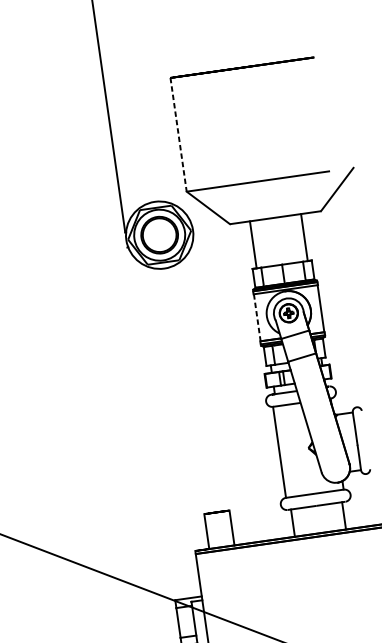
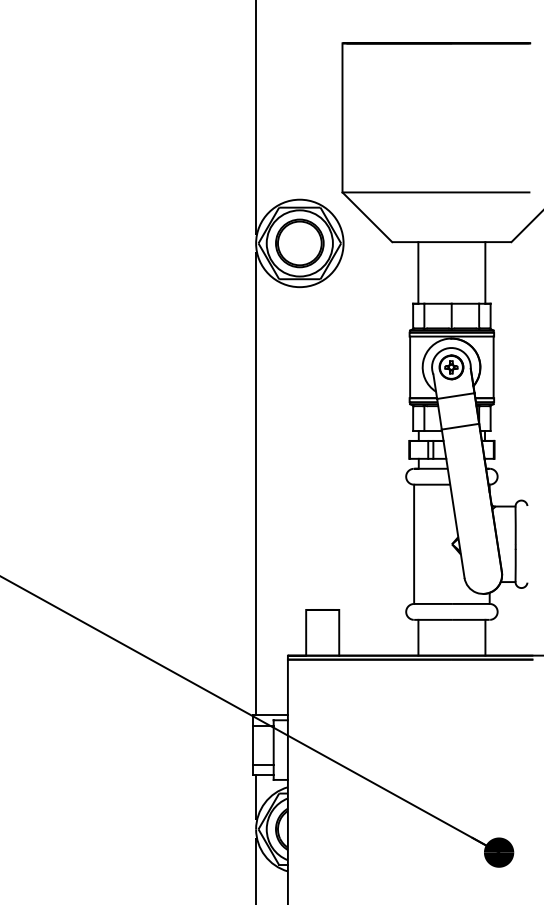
line: (178, 134) -> (342, 117), dashed -> solid
line: (257, 317) -> (410, 367), dashed -> solid
line: (152, 423) -> (256, 484), added

